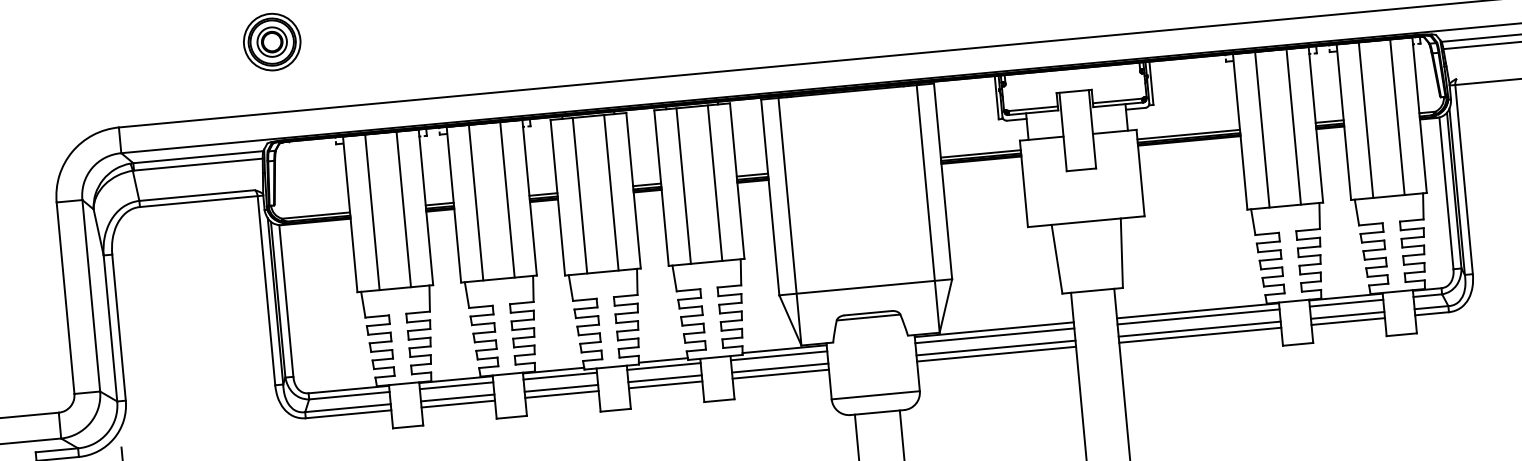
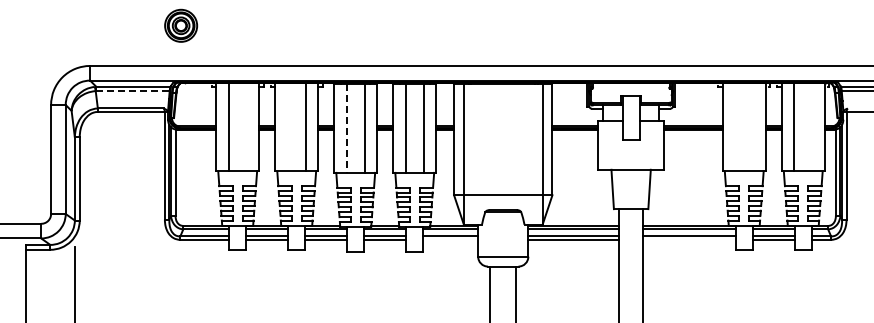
line: (1397, 116) -> (812, 126), removed
line: (1294, 125) -> (753, 126), removed
line: (1262, 128) -> (735, 126), removed
line: (199, 165) -> (133, 91), solid -> dashed
line: (579, 197) -> (346, 129), solid -> dashed
line: (475, 201) -> (287, 126), removed
line: (403, 208) -> (246, 126), removed
line: (1200, 334) -> (689, 239), removed
line: (780, 373) -> (450, 239), removed

